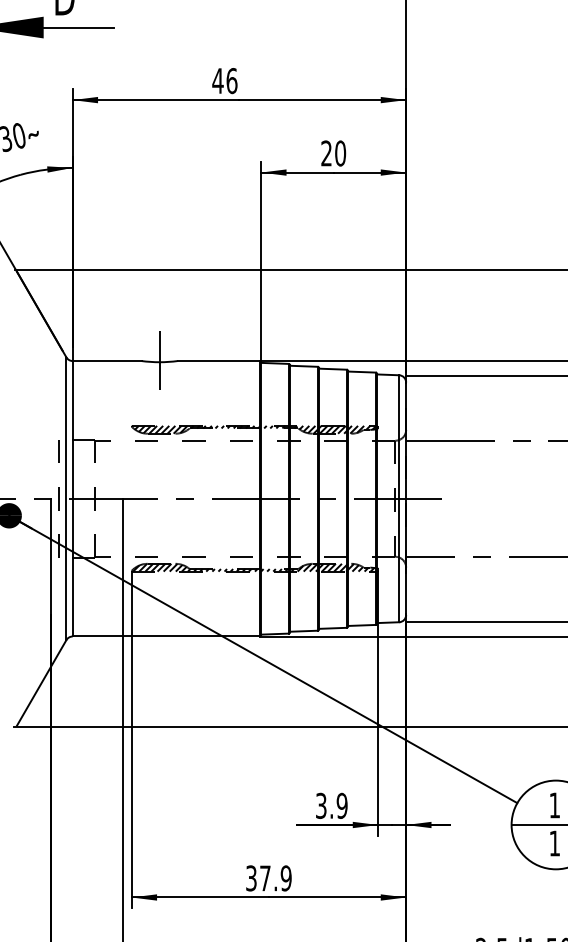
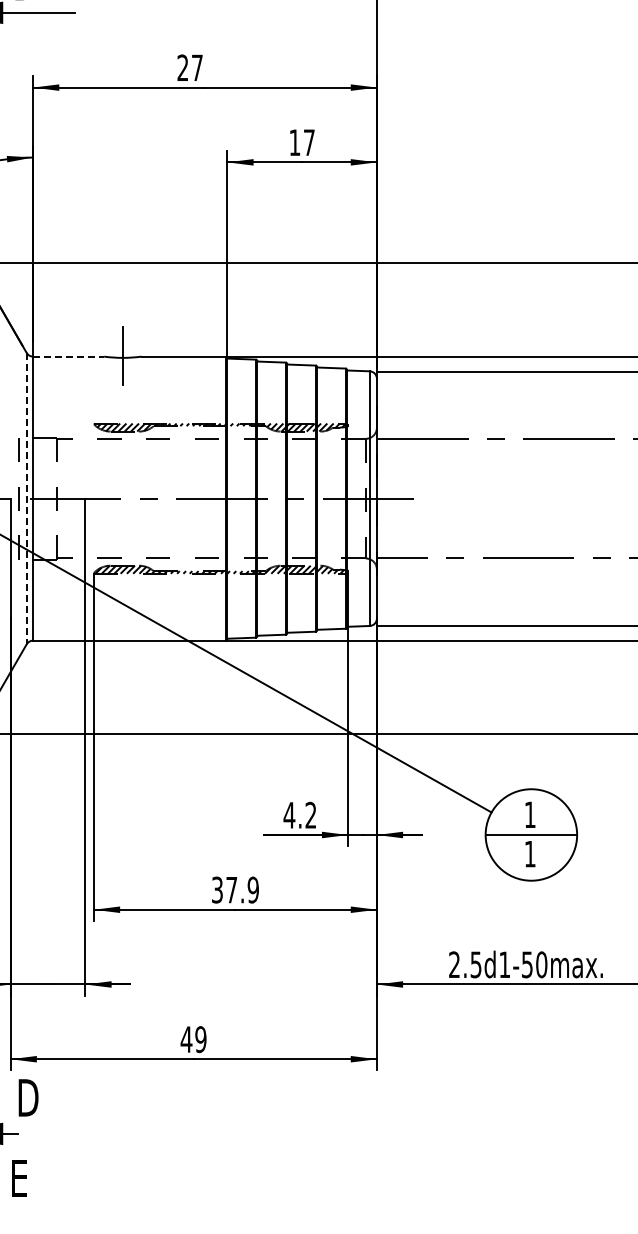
text: (225, 80) -> (190, 67), 46 -> 27
text: (332, 153) -> (301, 142), 20 -> 17
line: (106, 360) -> (68, 356), solid -> dashed
line: (66, 498) -> (26, 498), solid -> dashed
text: (331, 805) -> (299, 814), 3.9 -> 4.2

